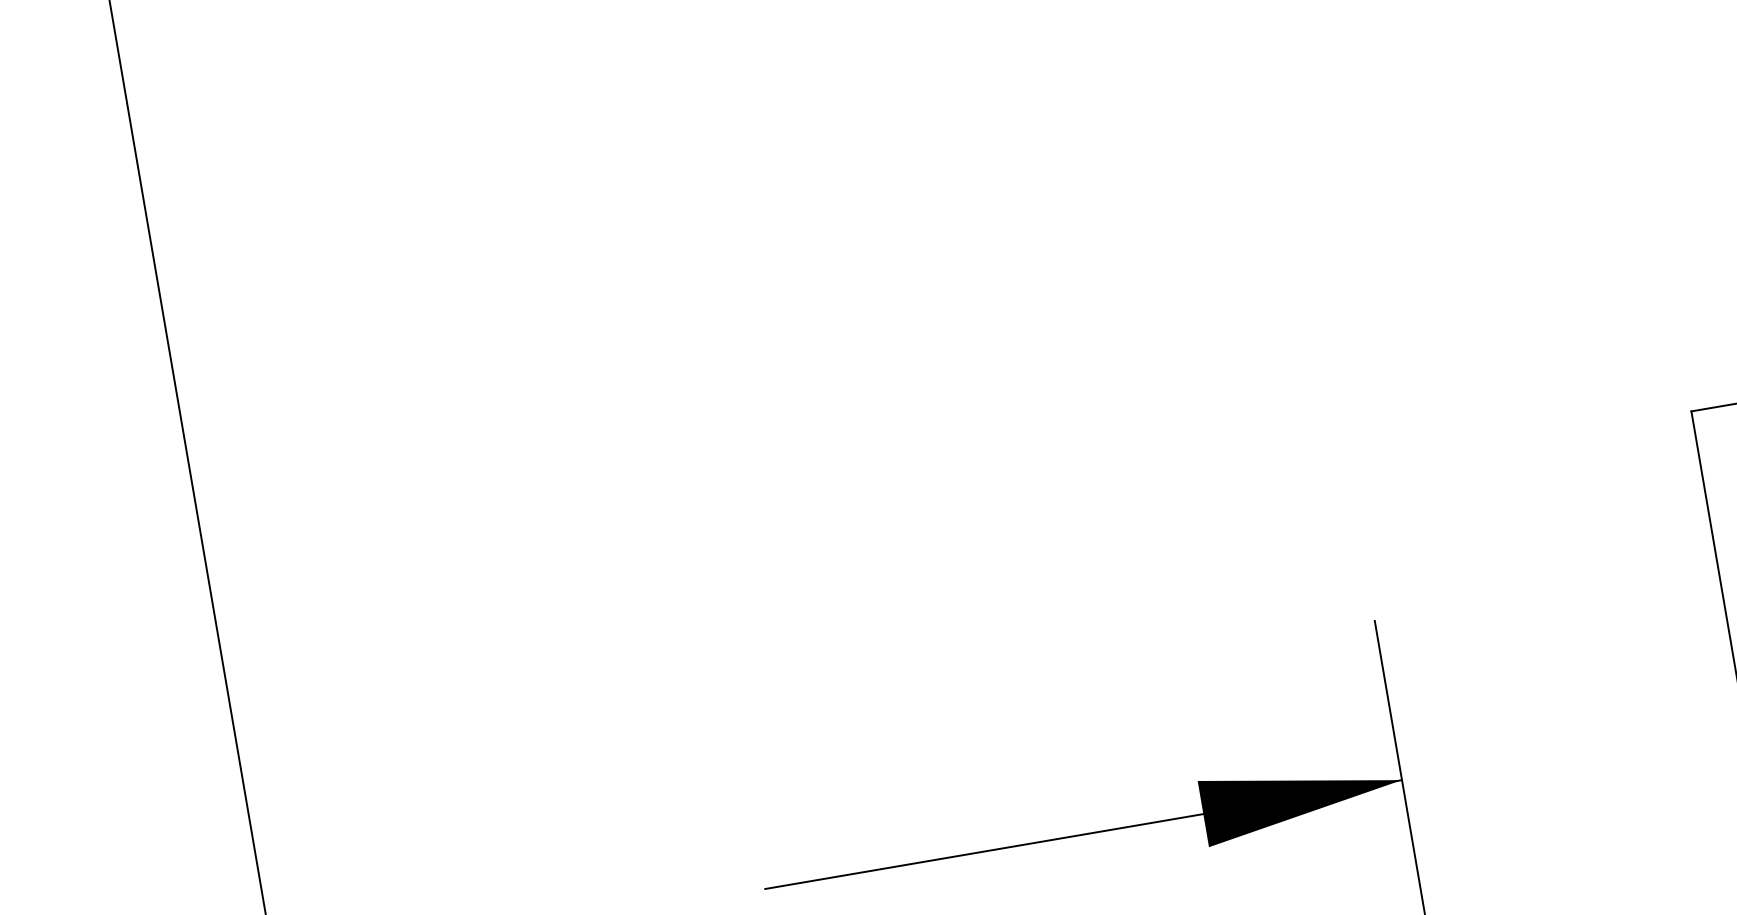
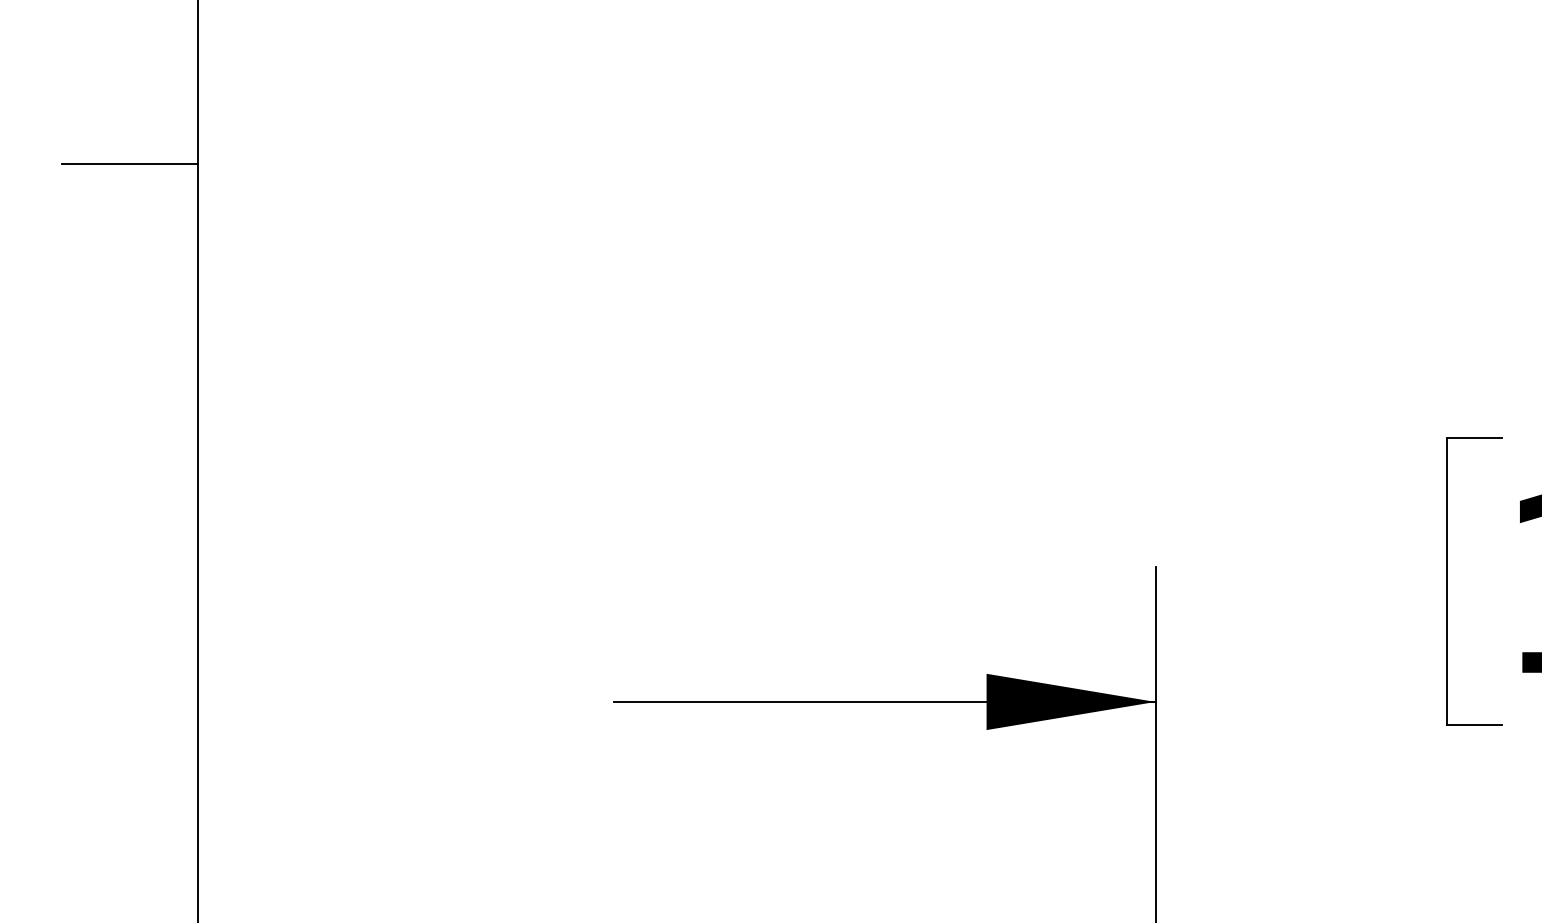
line: (87, 354) -> (129, 164), added

